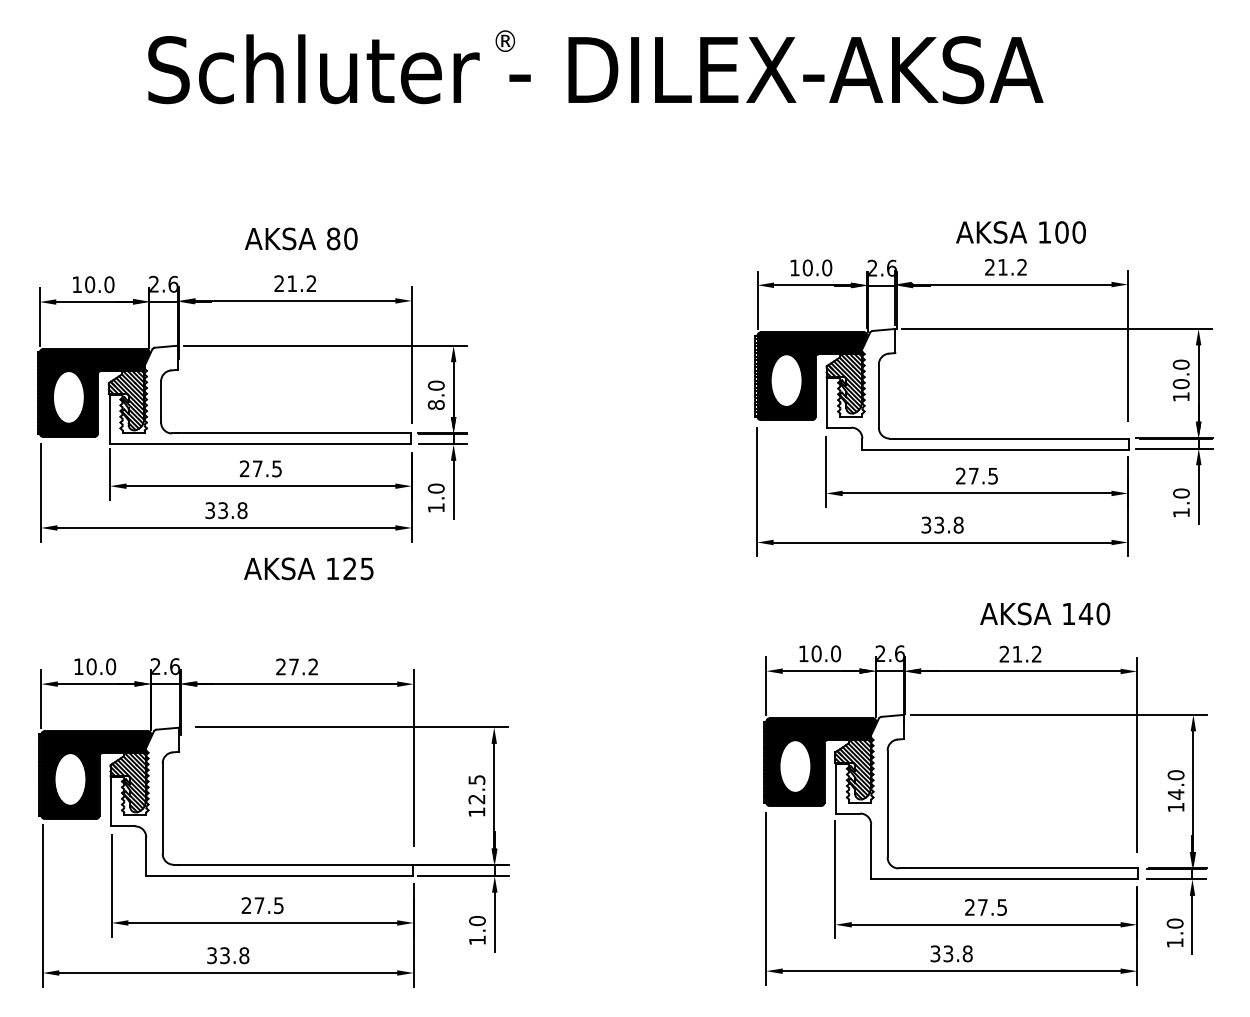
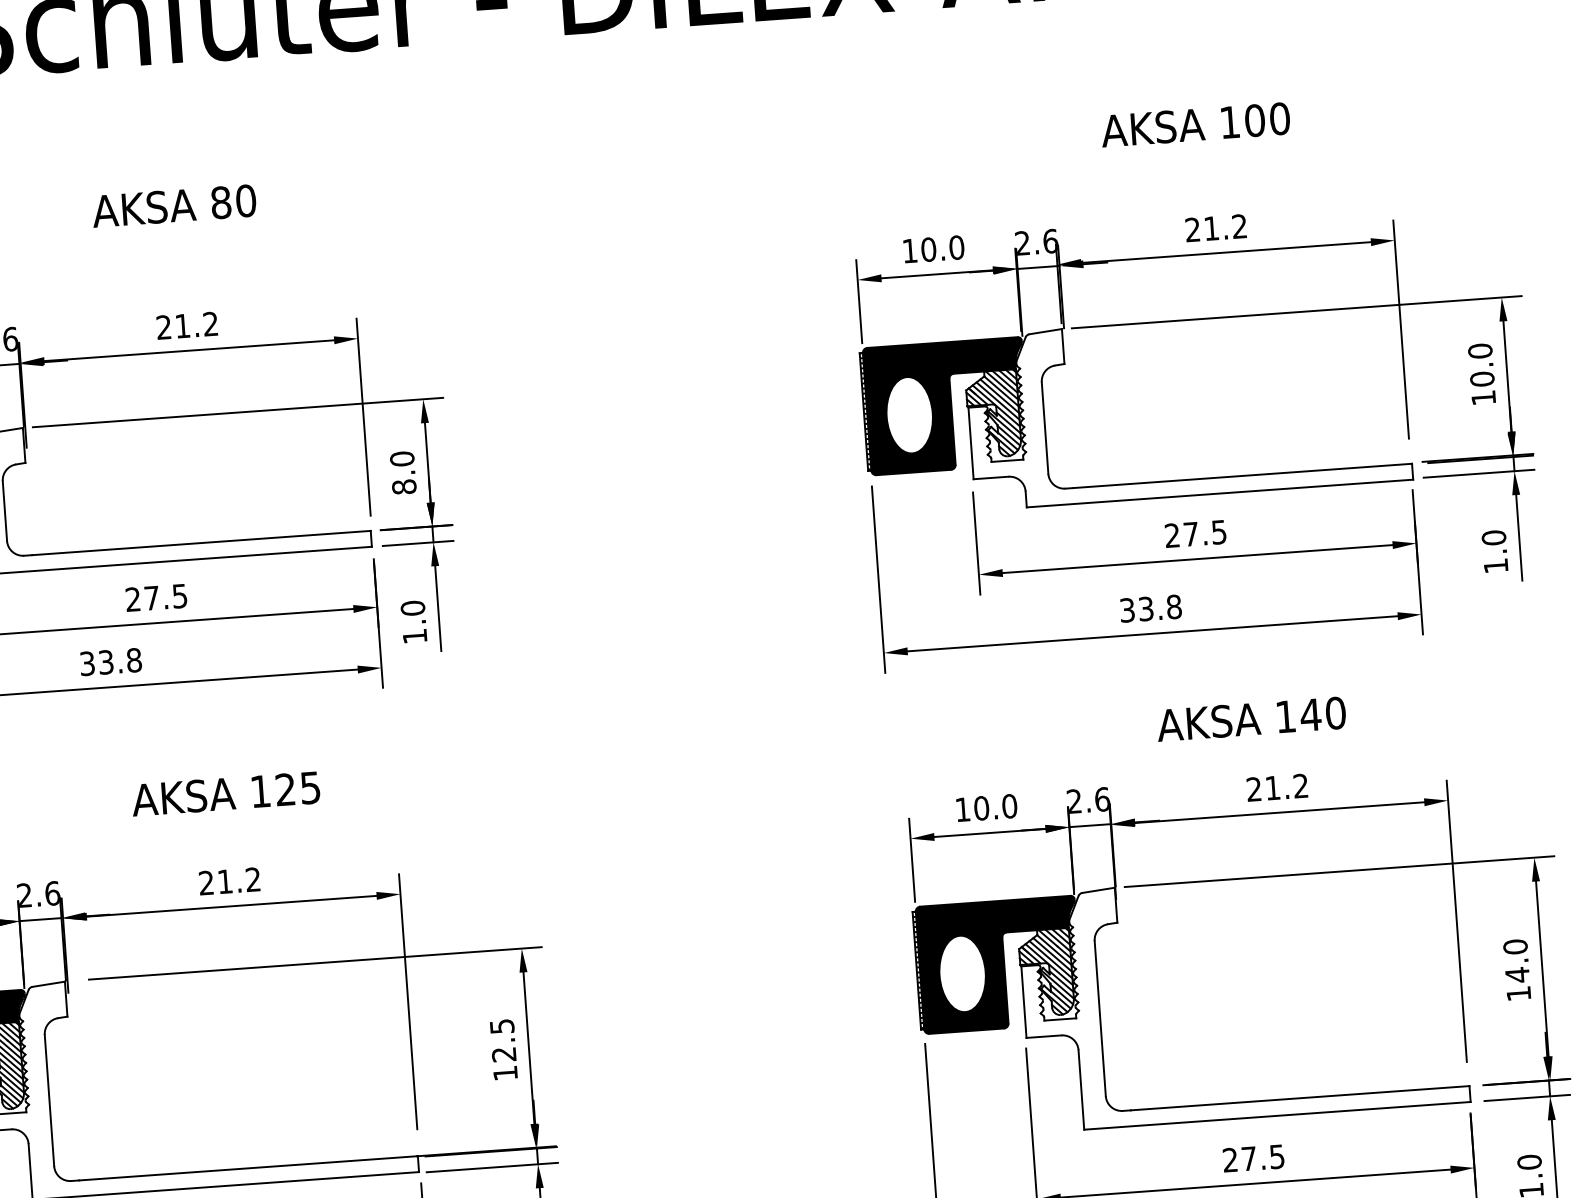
text: (1020, 232) -> (1194, 124), moved
text: (301, 238) -> (174, 205), moved
text: (308, 568) -> (225, 793), moved
text: (1045, 613) -> (1251, 718), moved
text: (293, 666) -> (224, 881), 27.2 -> 21.2

